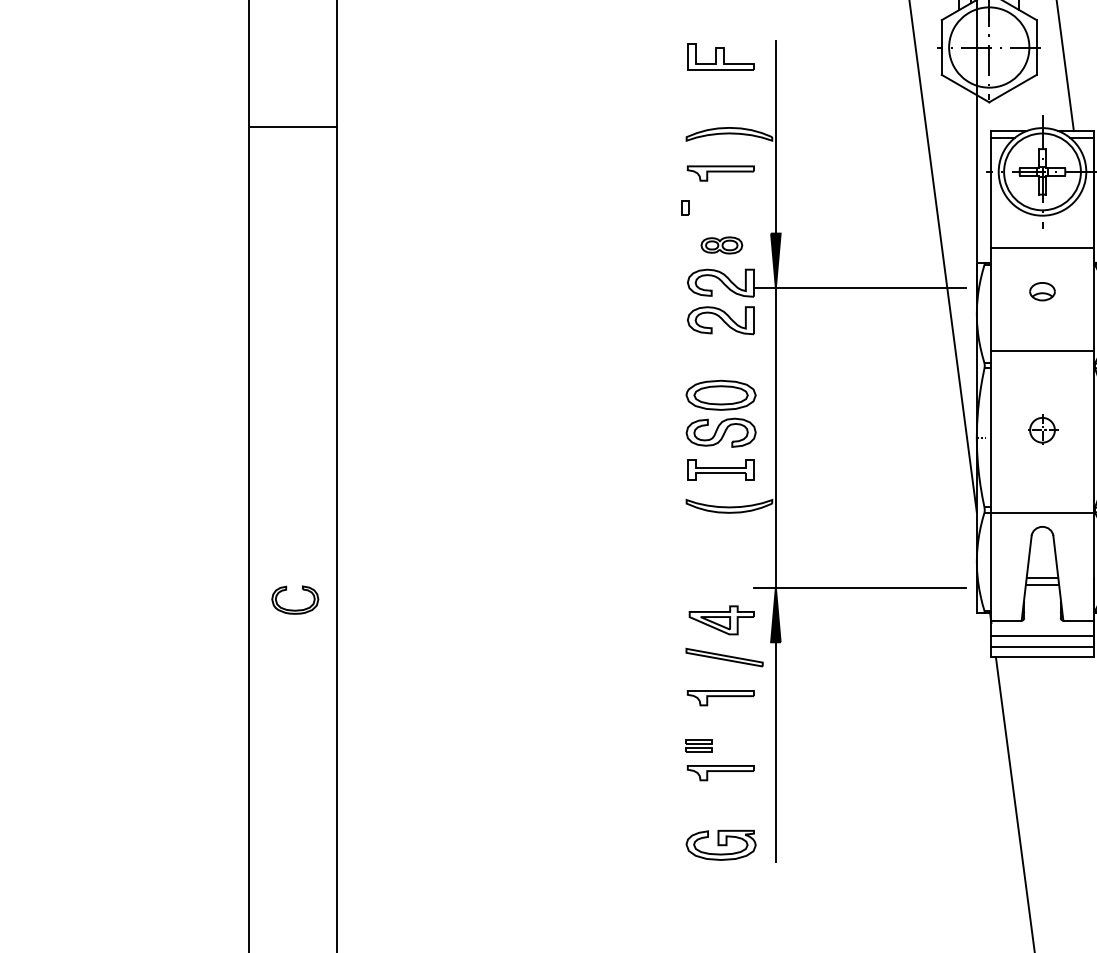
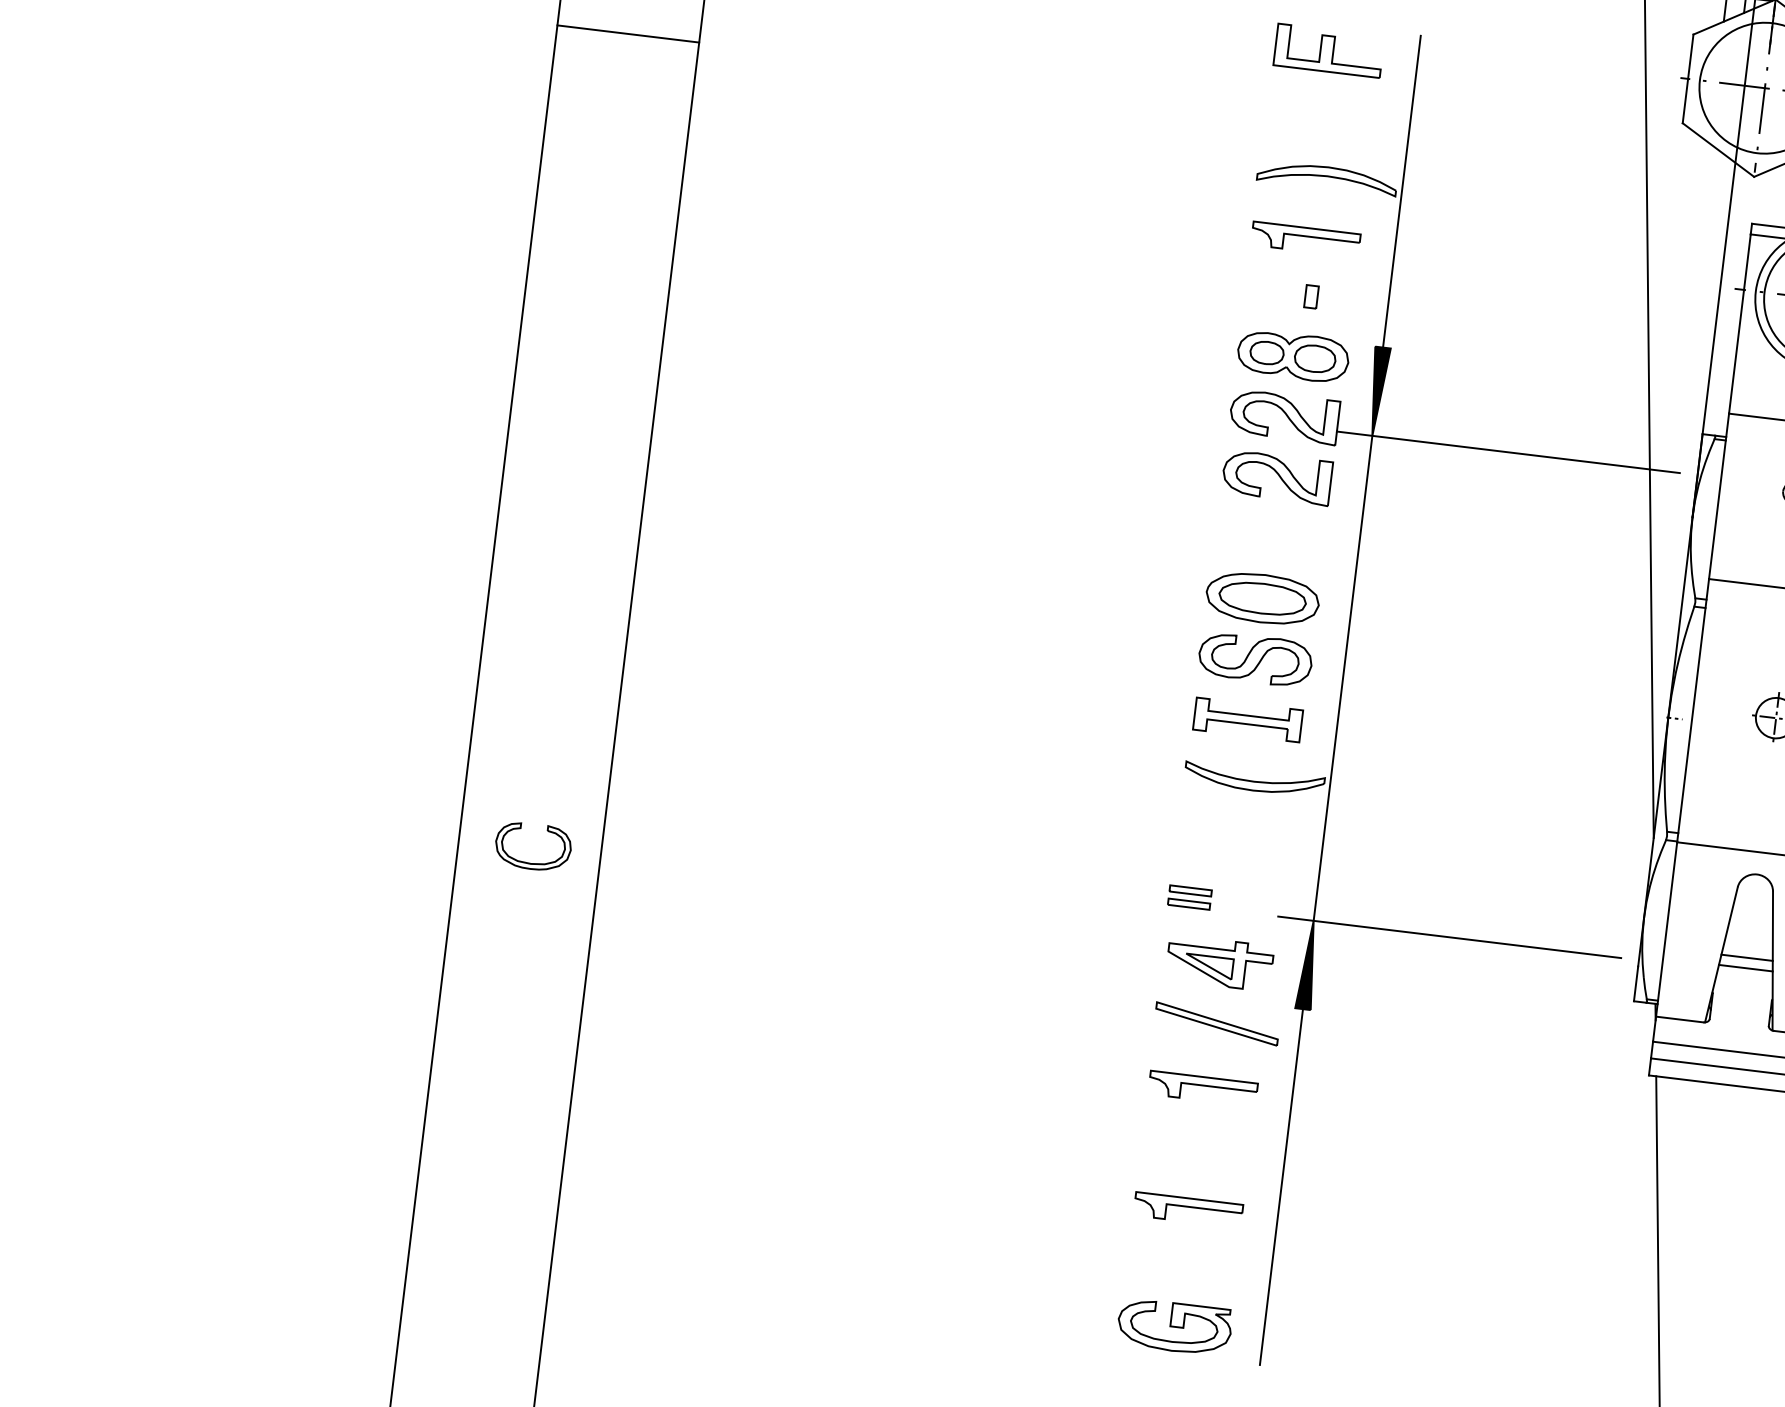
line: (293, 127) -> (628, 34), moved
part: (685, 207) -> (1311, 296), moved
part: (721, 245) -> (1292, 356), size x1.67
part: (698, 745) -> (1189, 897), moved

